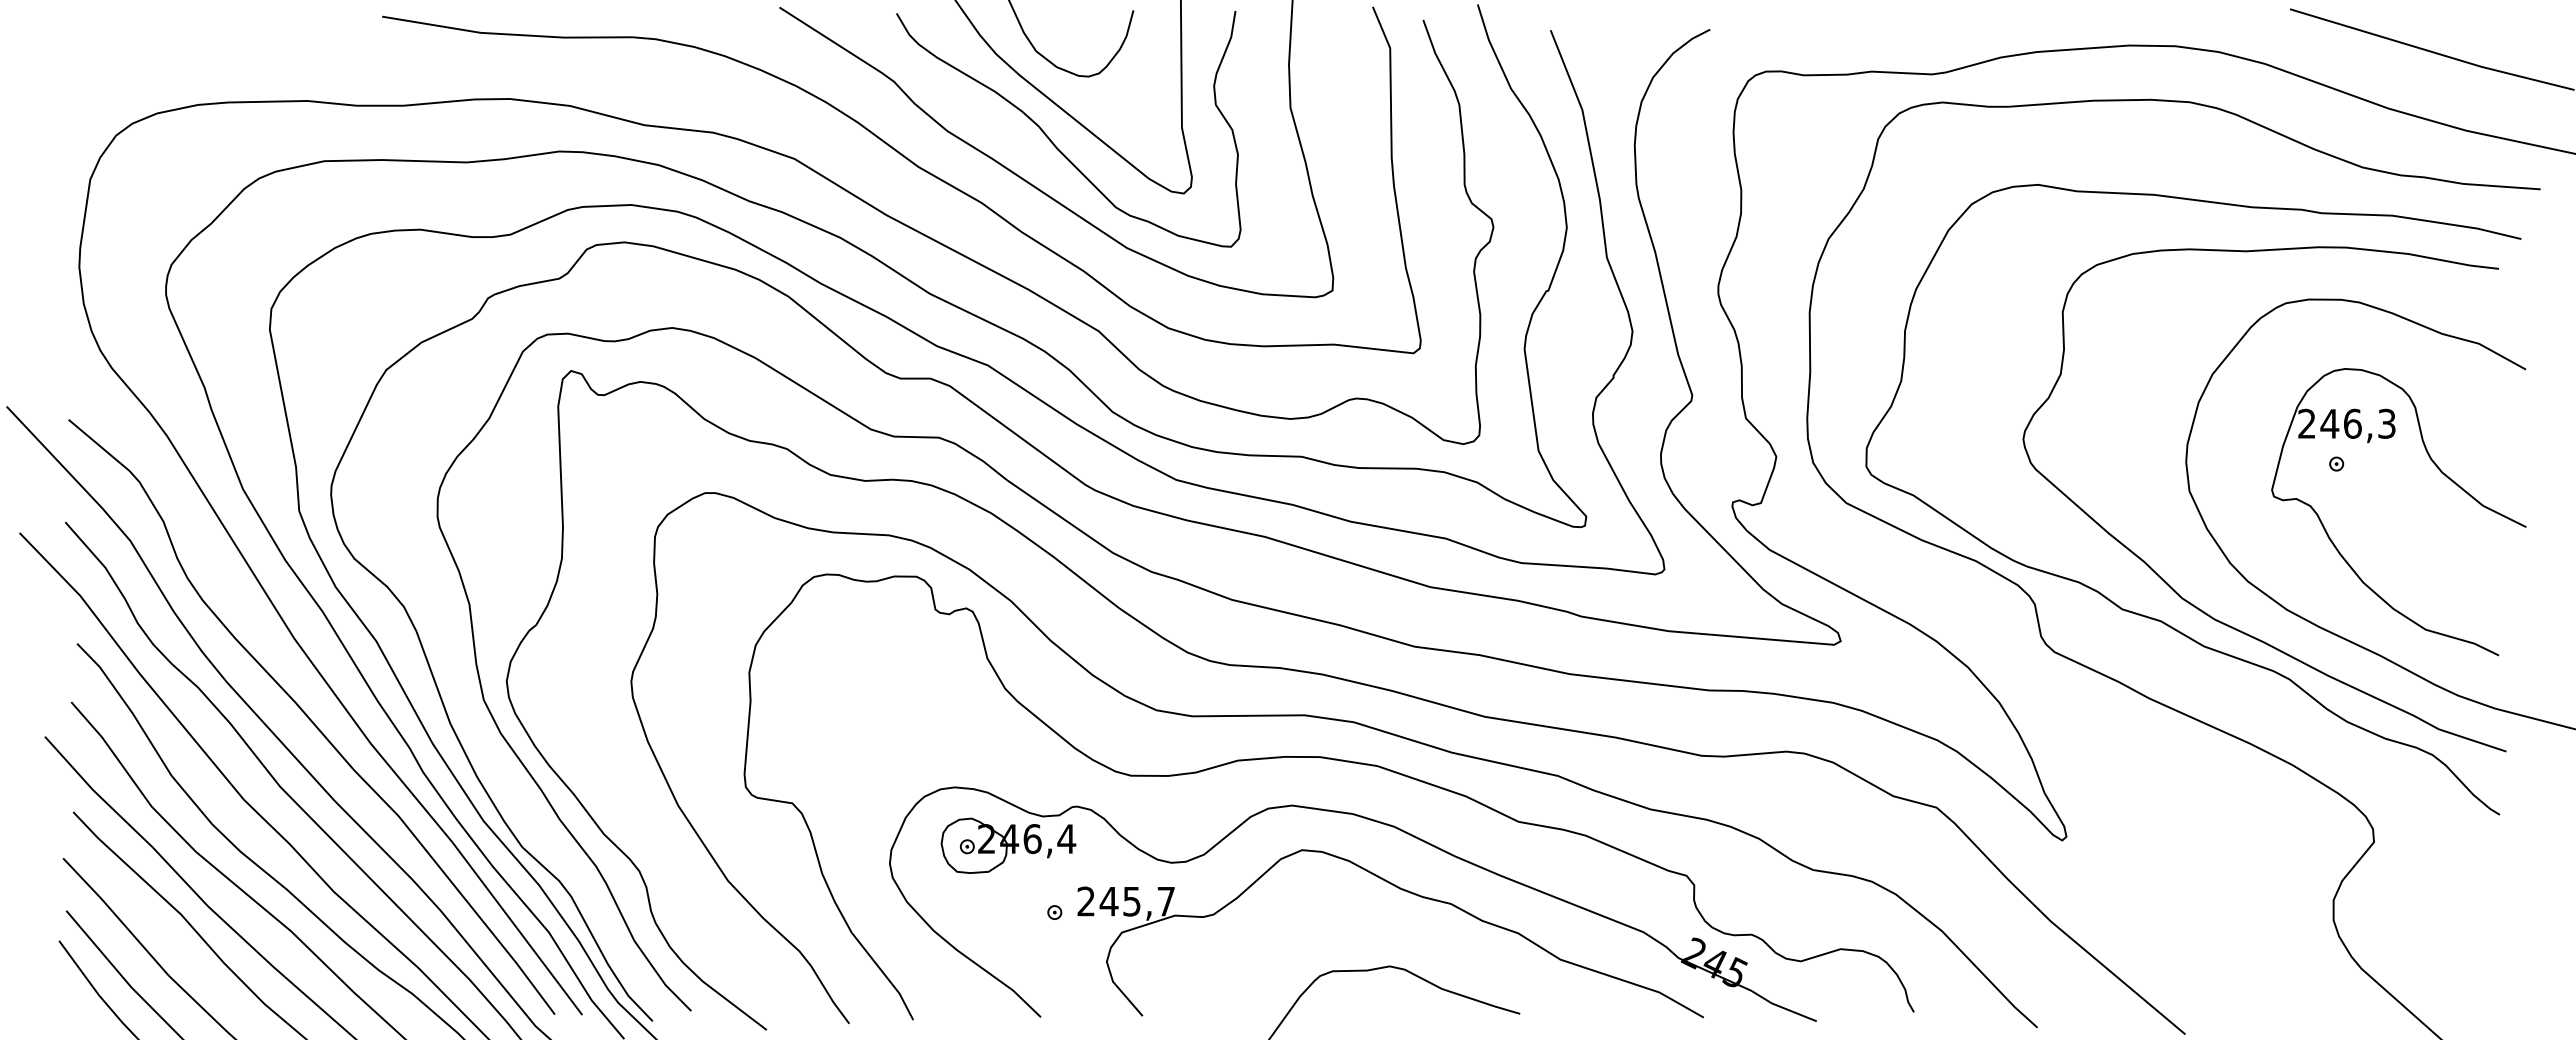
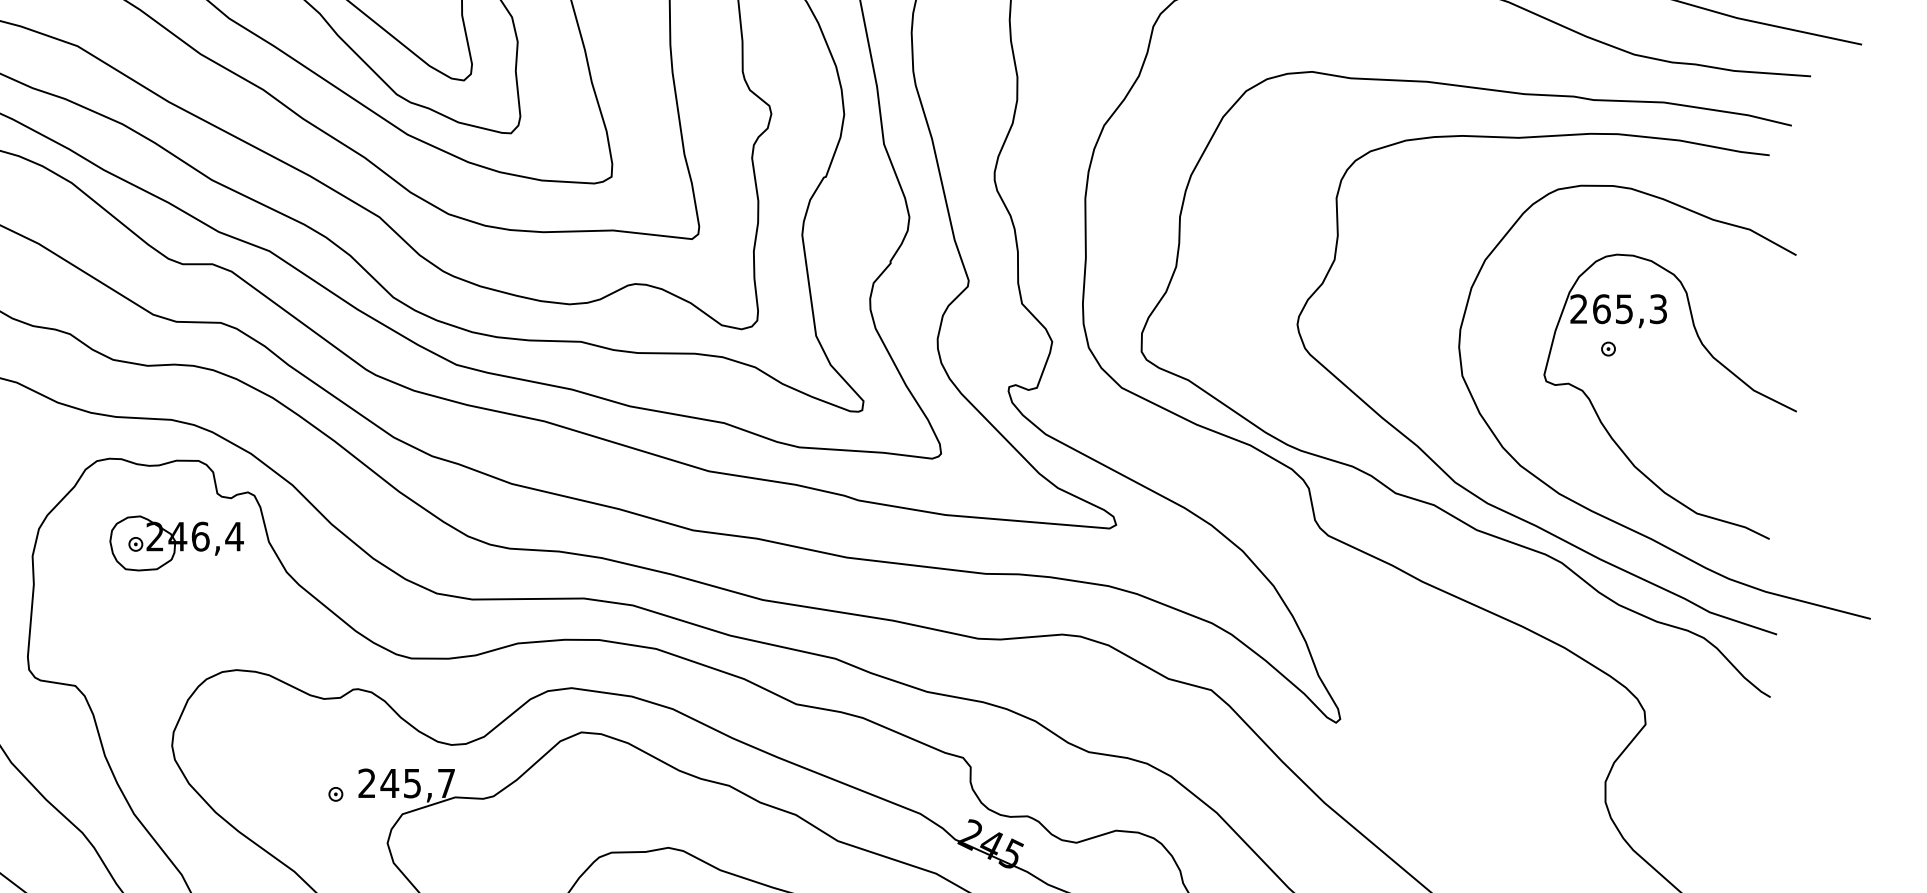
text: (2340, 423) -> (1612, 308), 246,3 -> 265,3
part: (1008, 845) -> (176, 543), moved

